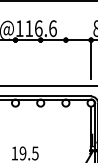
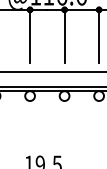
line: (15, 59) -> (30, 36), added
line: (40, 59) -> (64, 36), added
line: (65, 59) -> (98, 36), added

